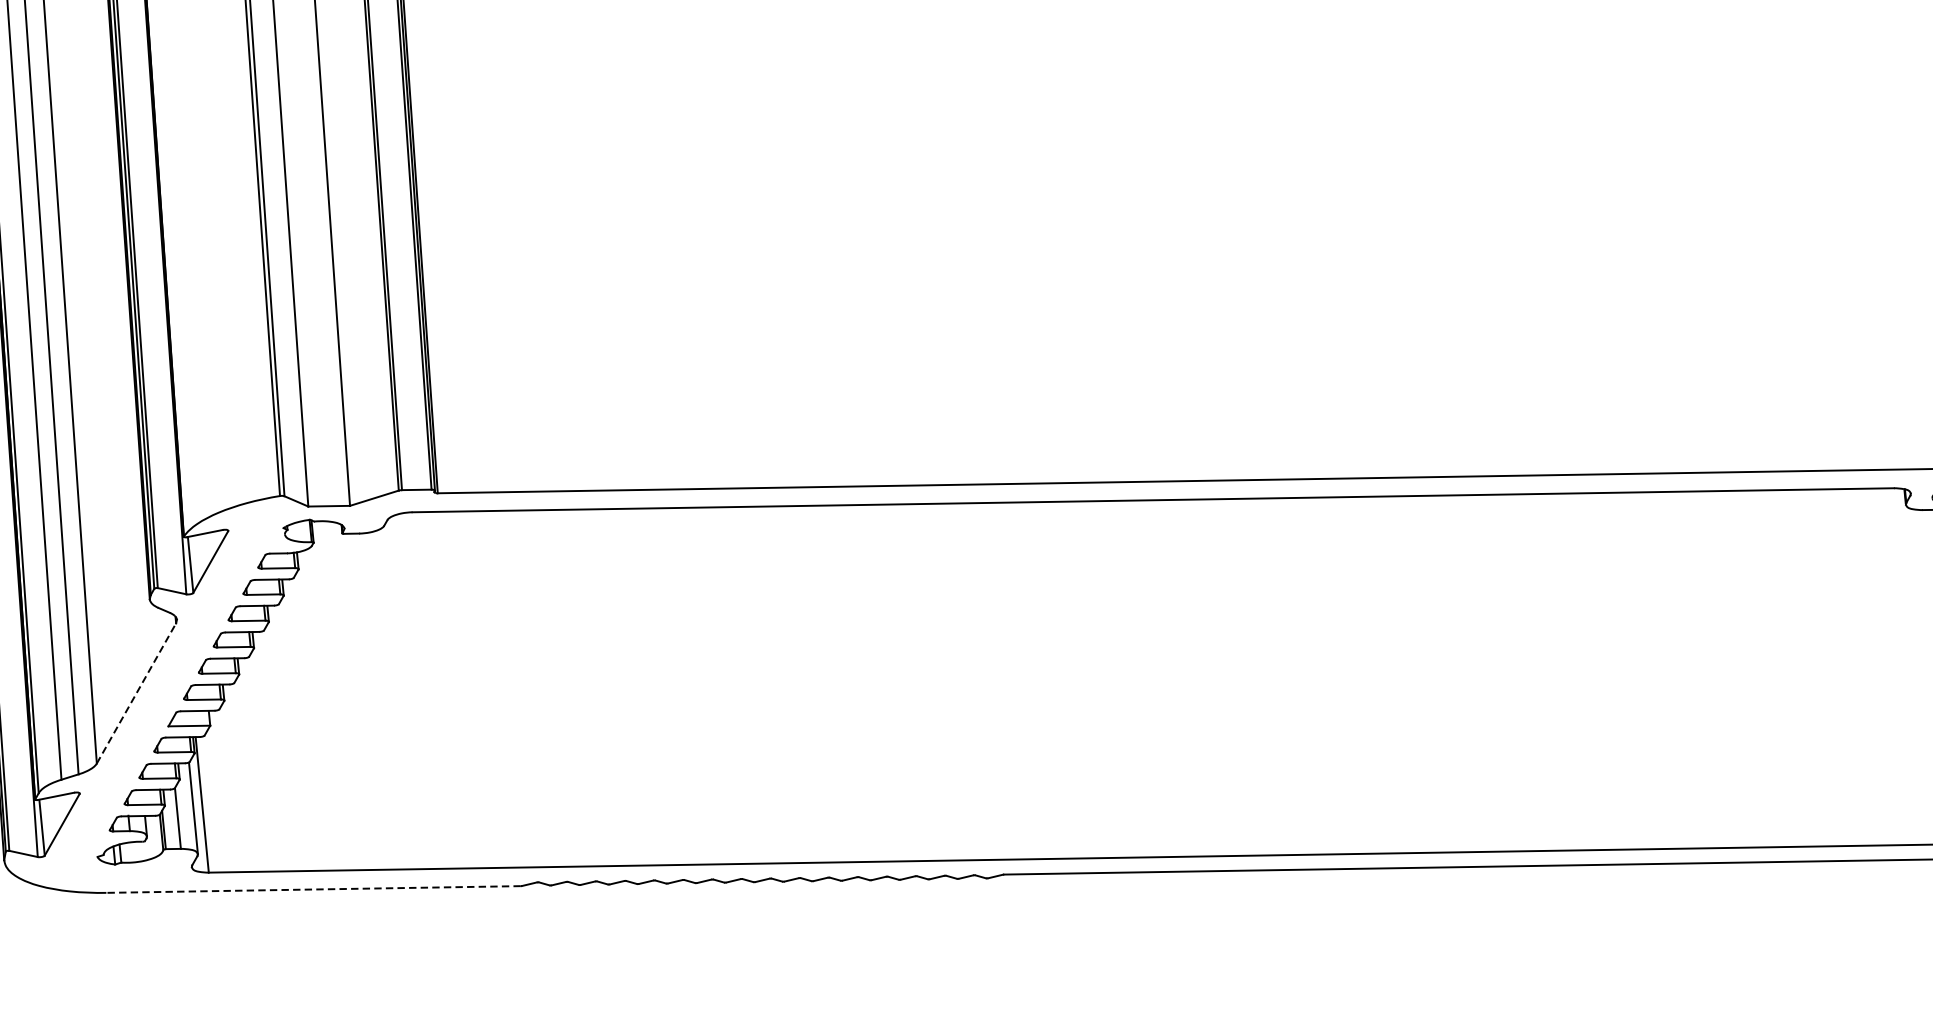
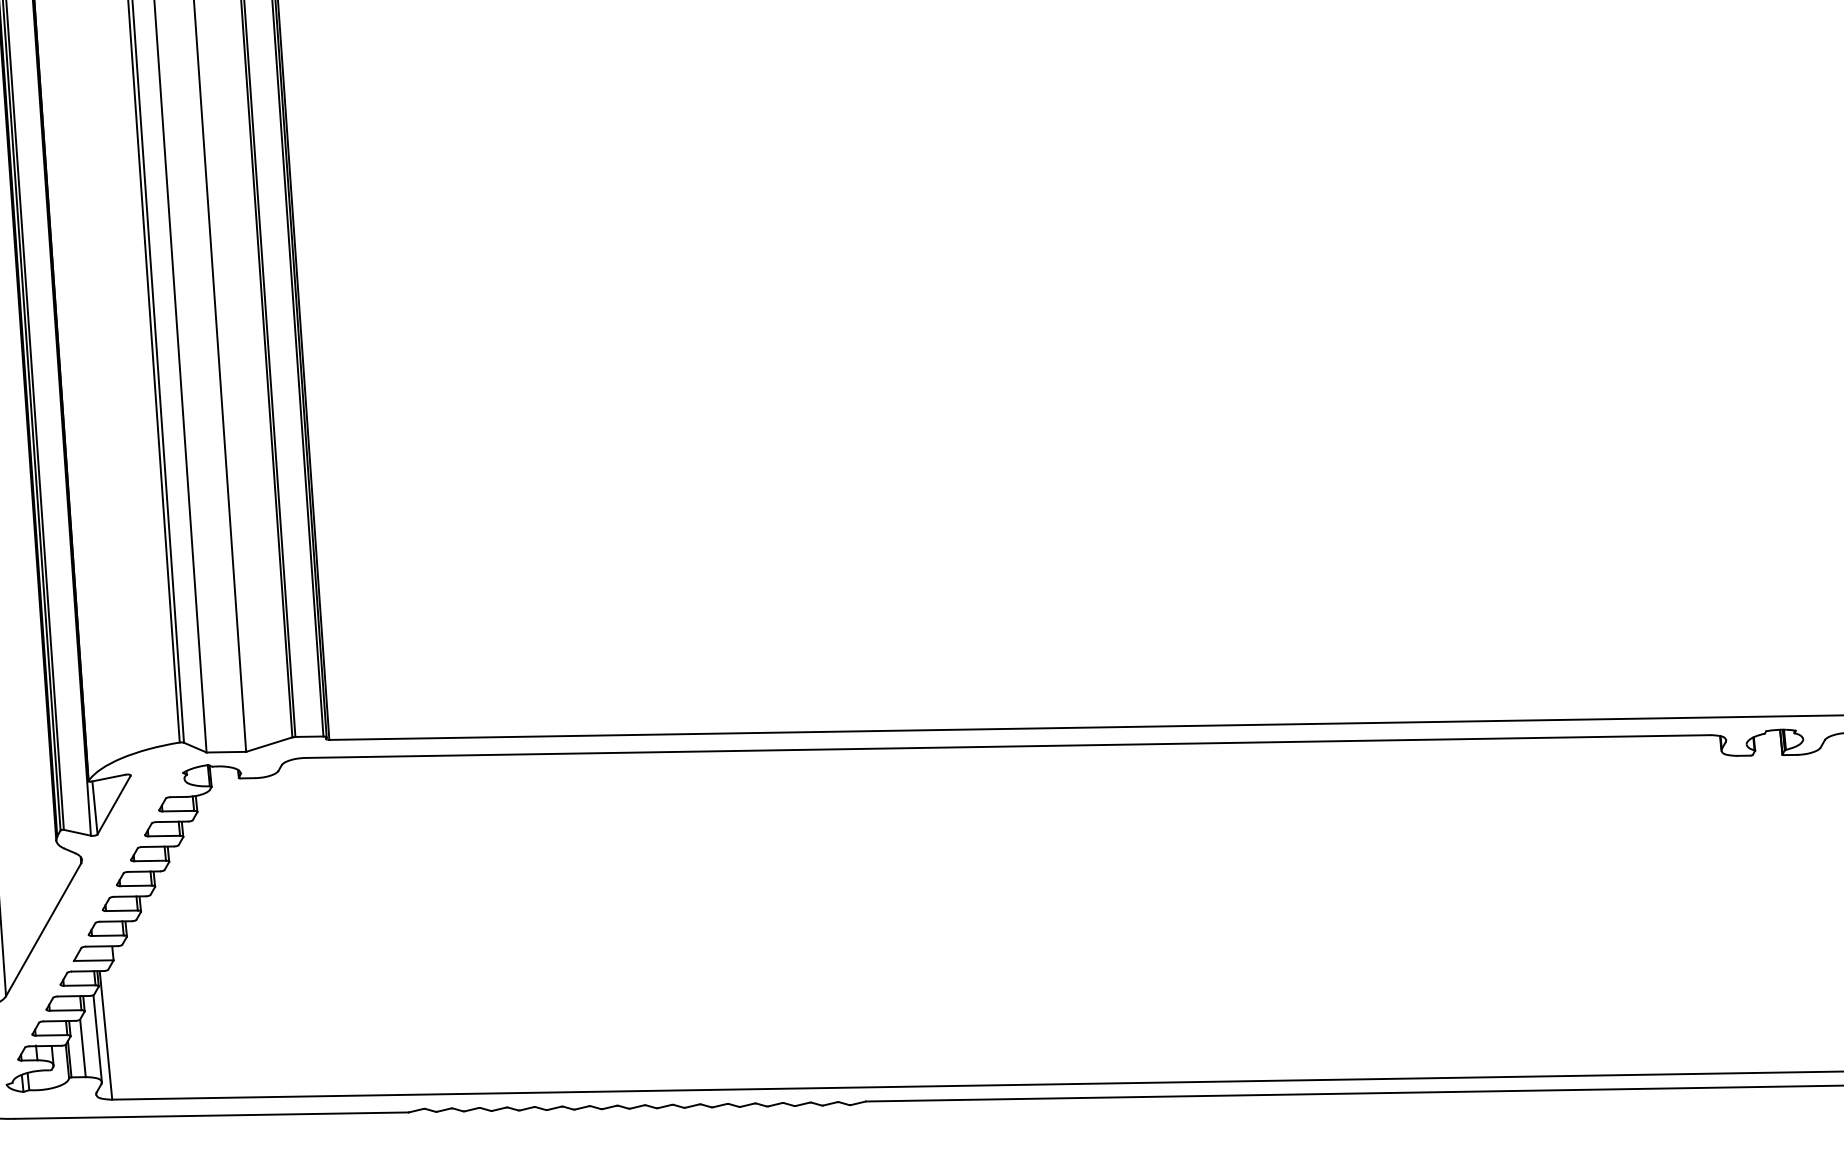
line: (136, 693) -> (43, 929), dashed -> solid
line: (313, 889) -> (211, 1115), dashed -> solid

